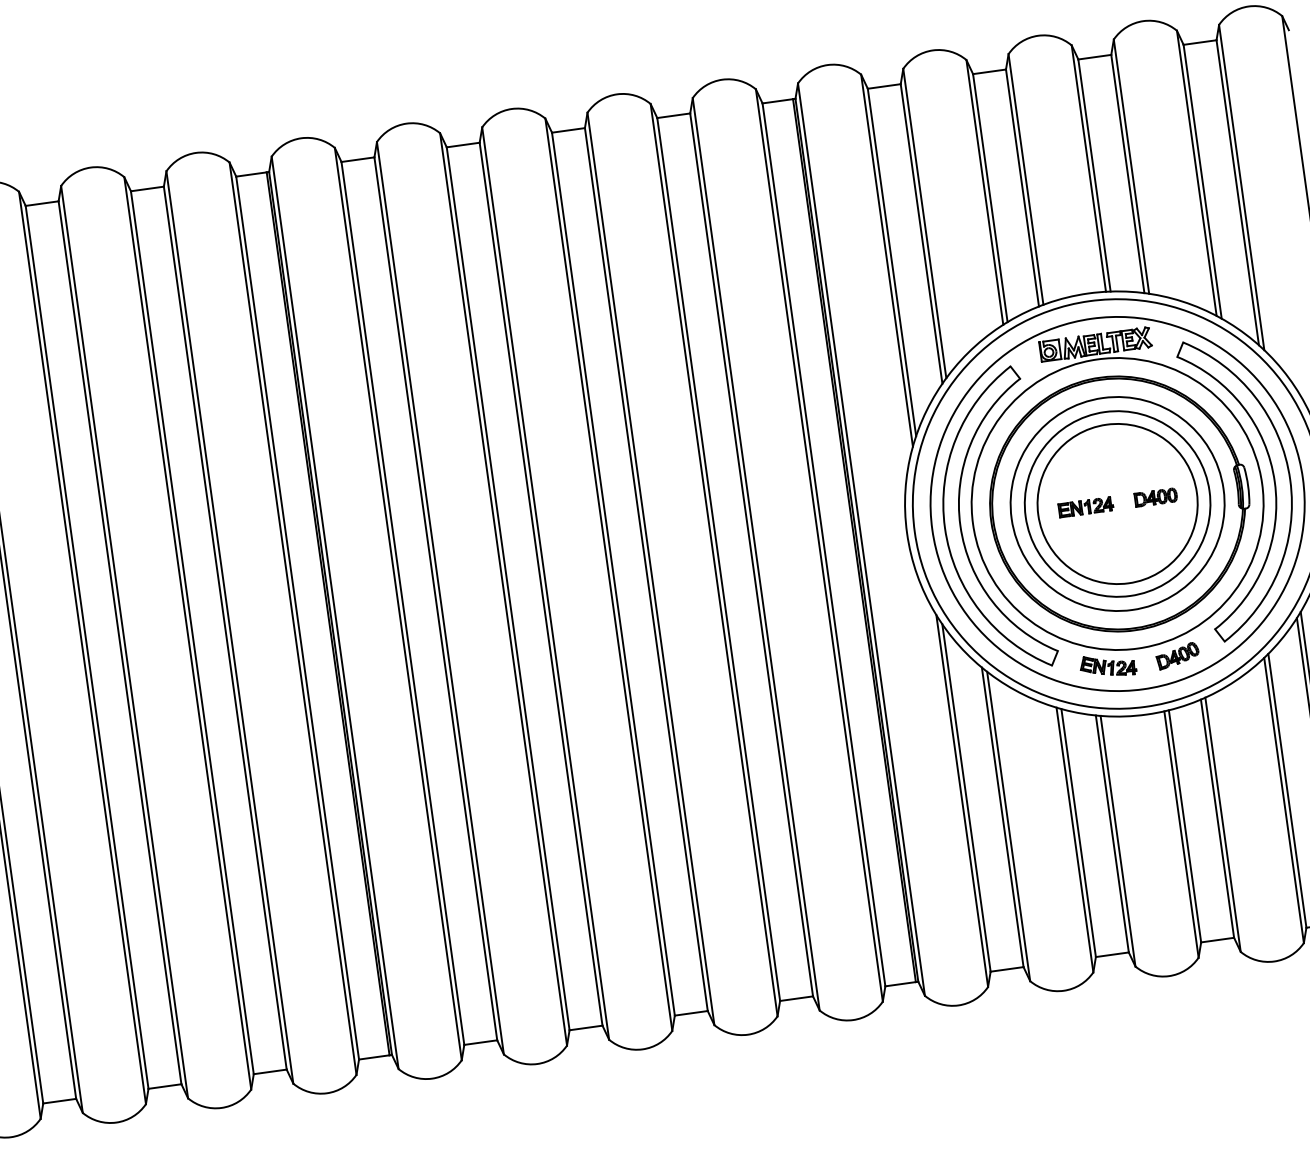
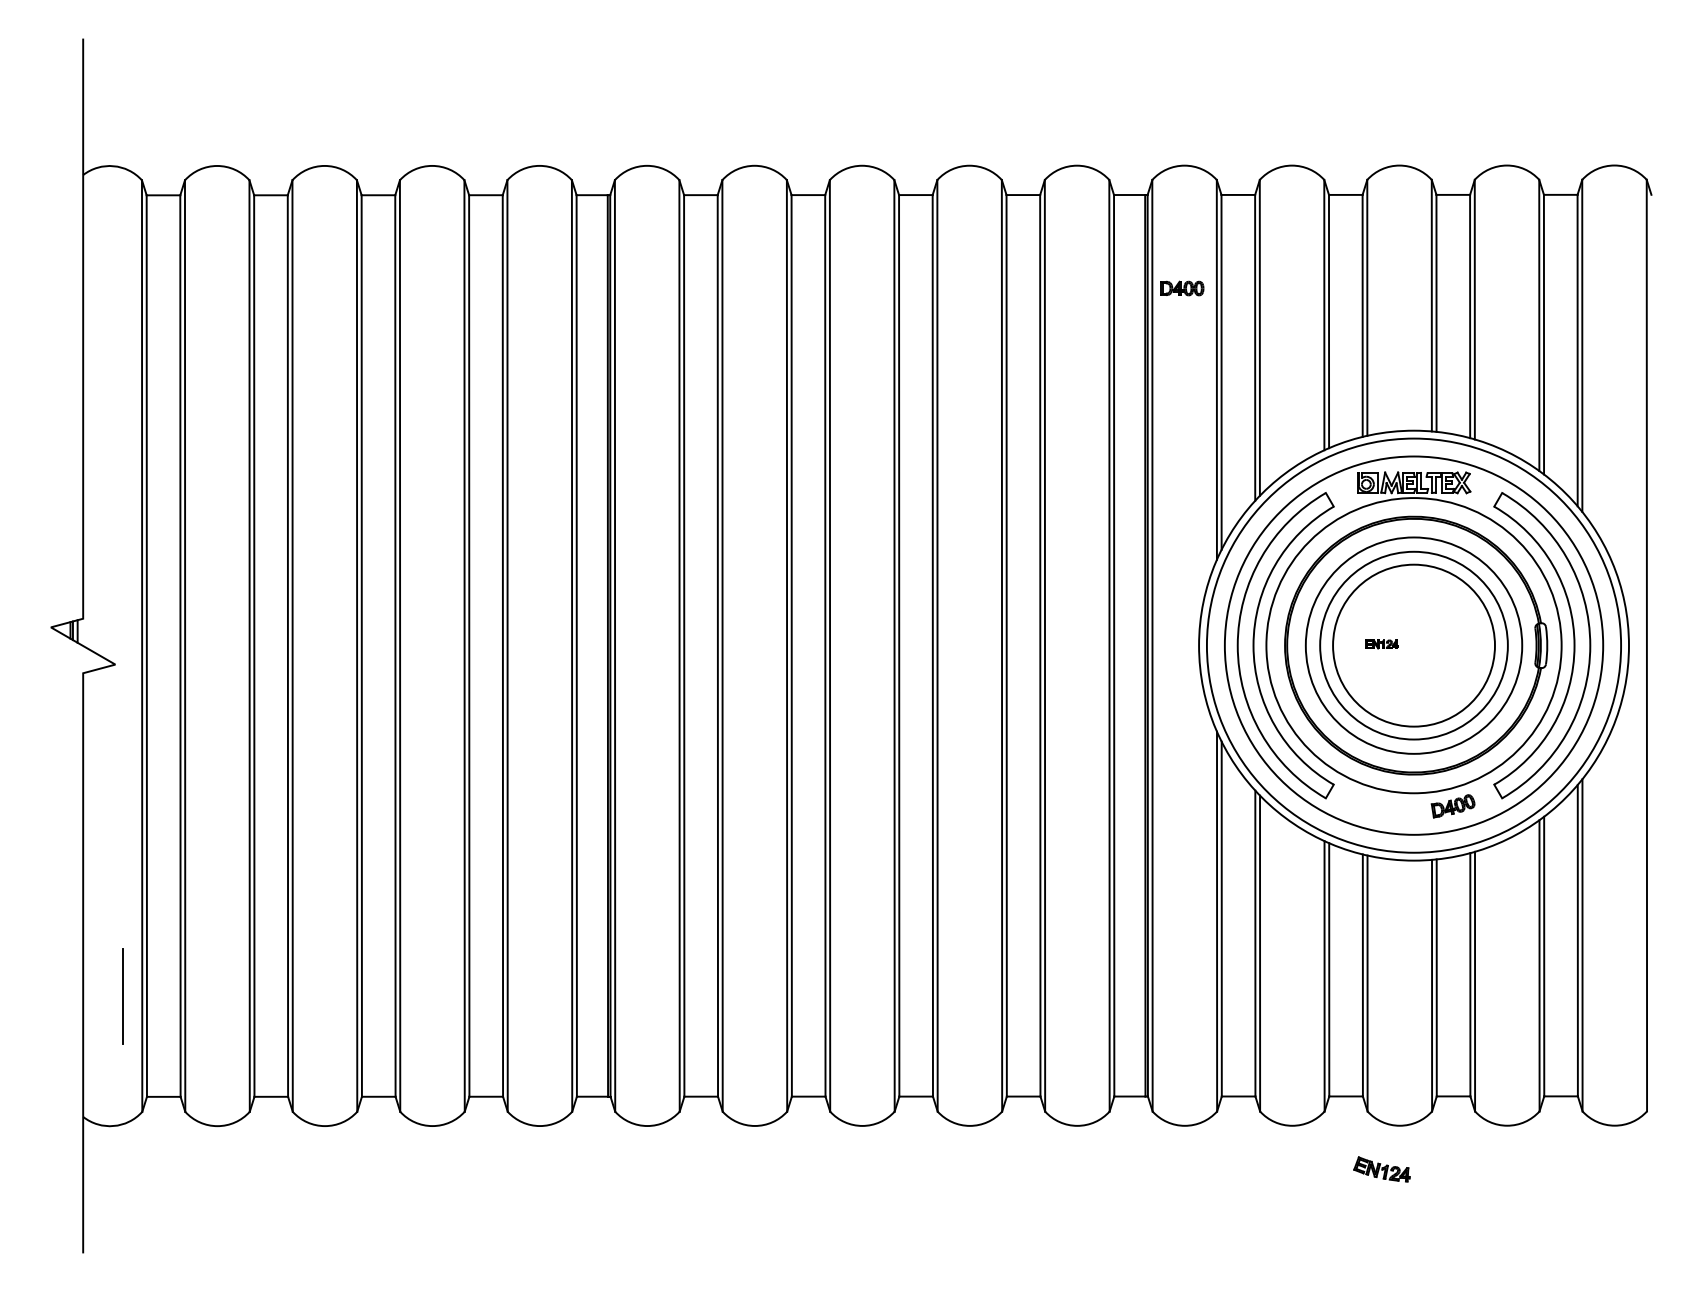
part: (1156, 497) -> (1182, 288), moved
part: (1085, 507) -> (1381, 644), size x0.6
part: (1107, 665) -> (1381, 1169), moved

